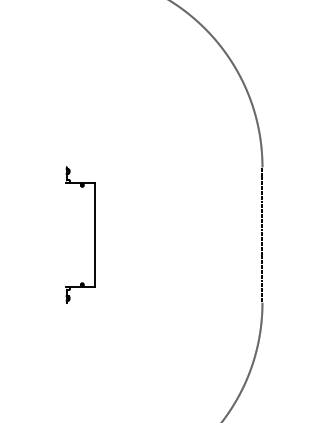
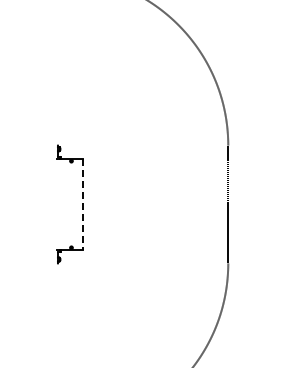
line: (94, 235) -> (82, 204), solid -> dashed

